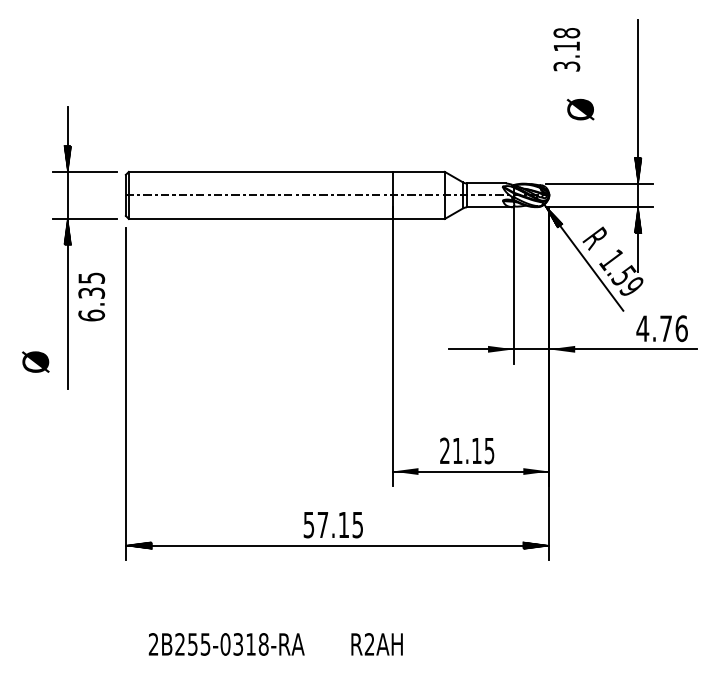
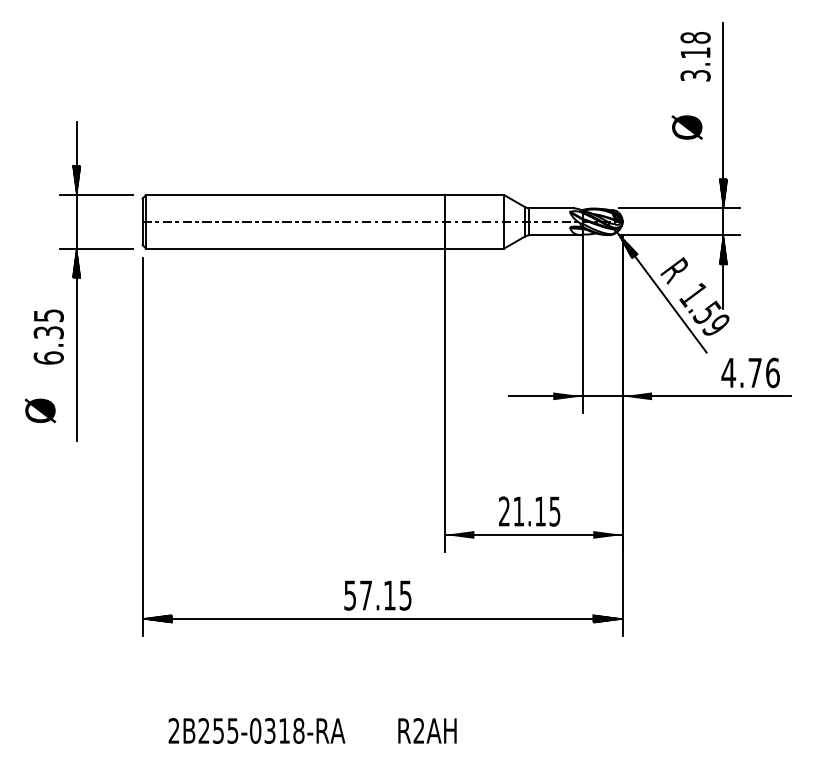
text: (566, 49) -> (695, 56), moved
text: (579, 109) -> (686, 127), moved
text: (91, 296) -> (48, 336), moved

